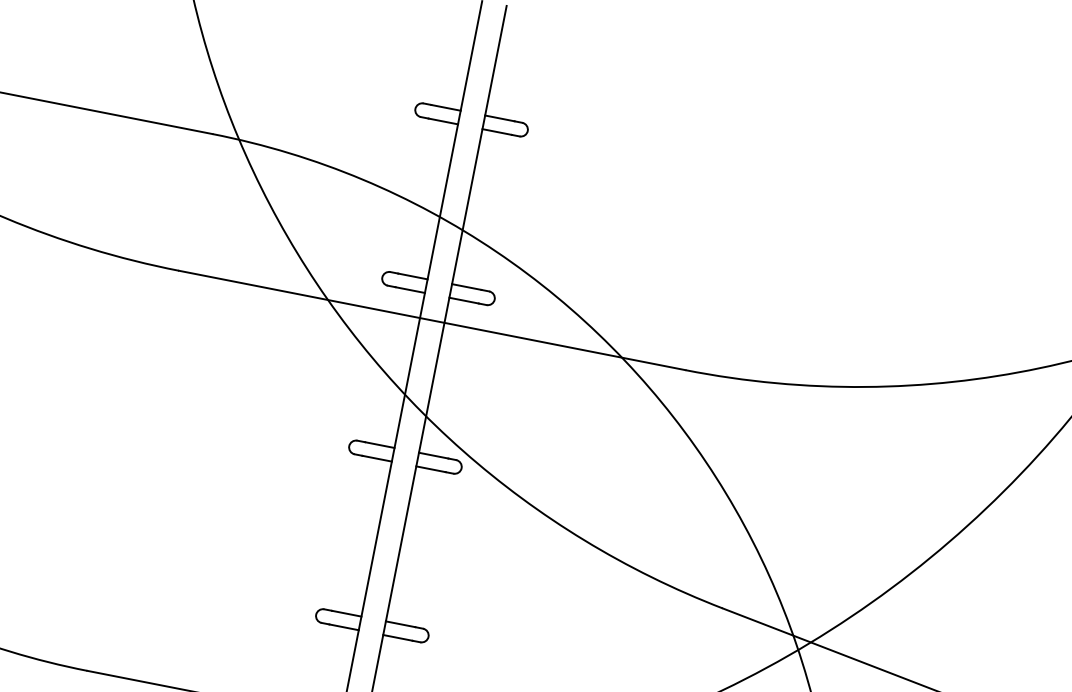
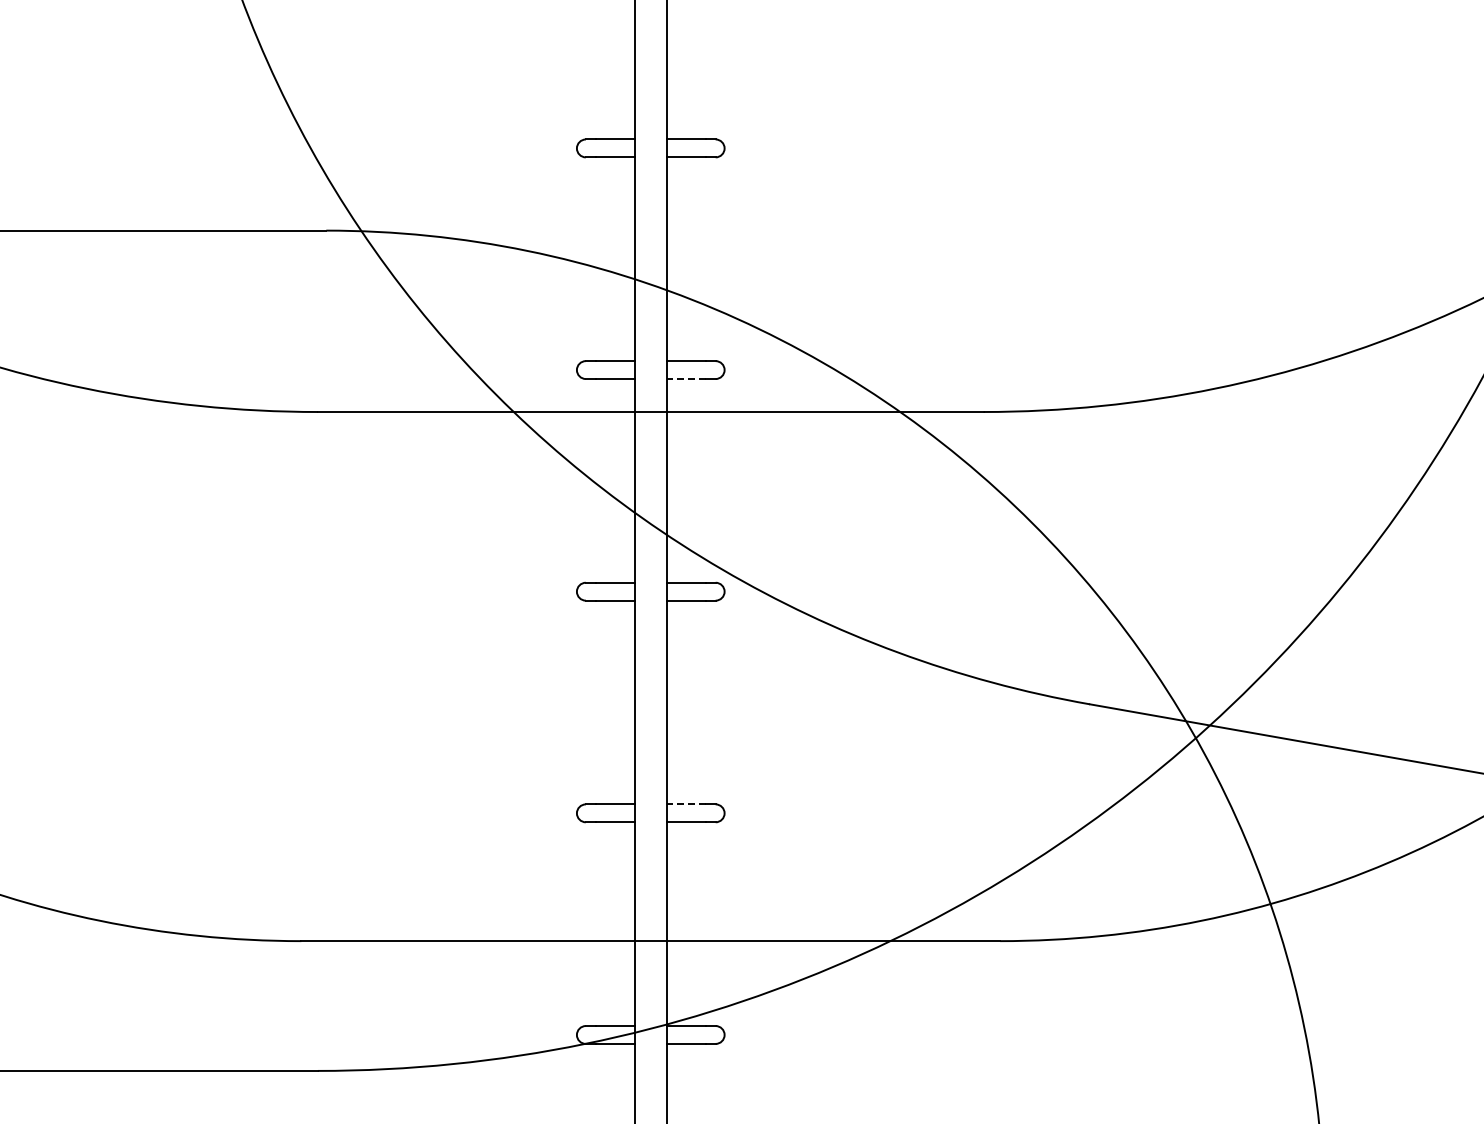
line: (463, 300) -> (685, 379), solid -> dashed
line: (400, 624) -> (685, 804), solid -> dashed

